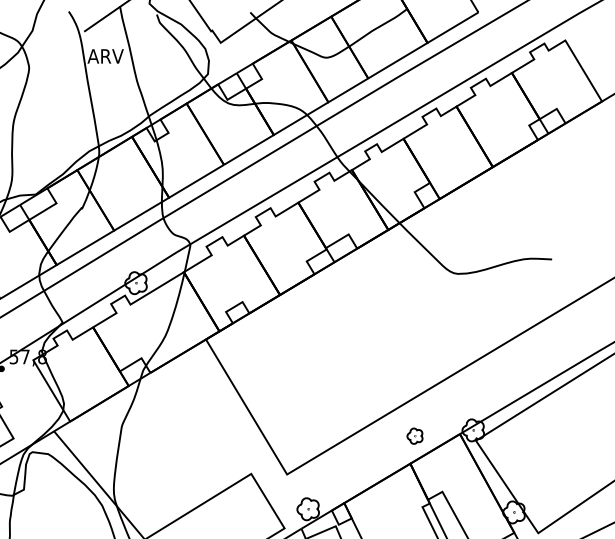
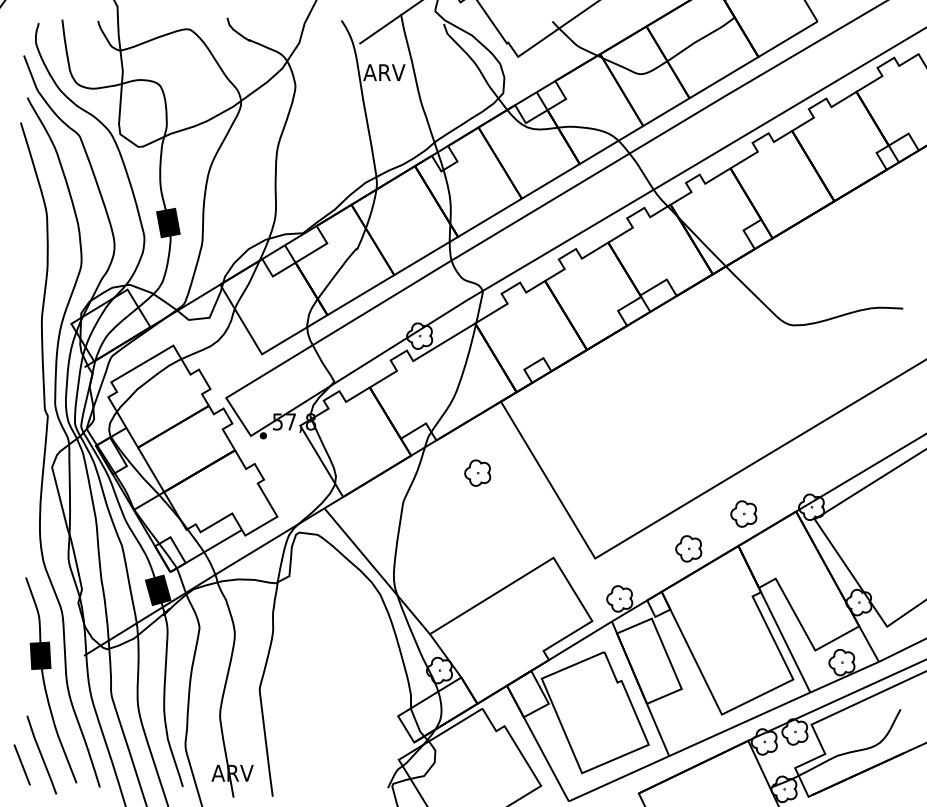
part: (185, 400) -> (477, 472), added
part: (414, 435) -> (743, 513), size x1.43
part: (367, 465) -> (688, 548), added

